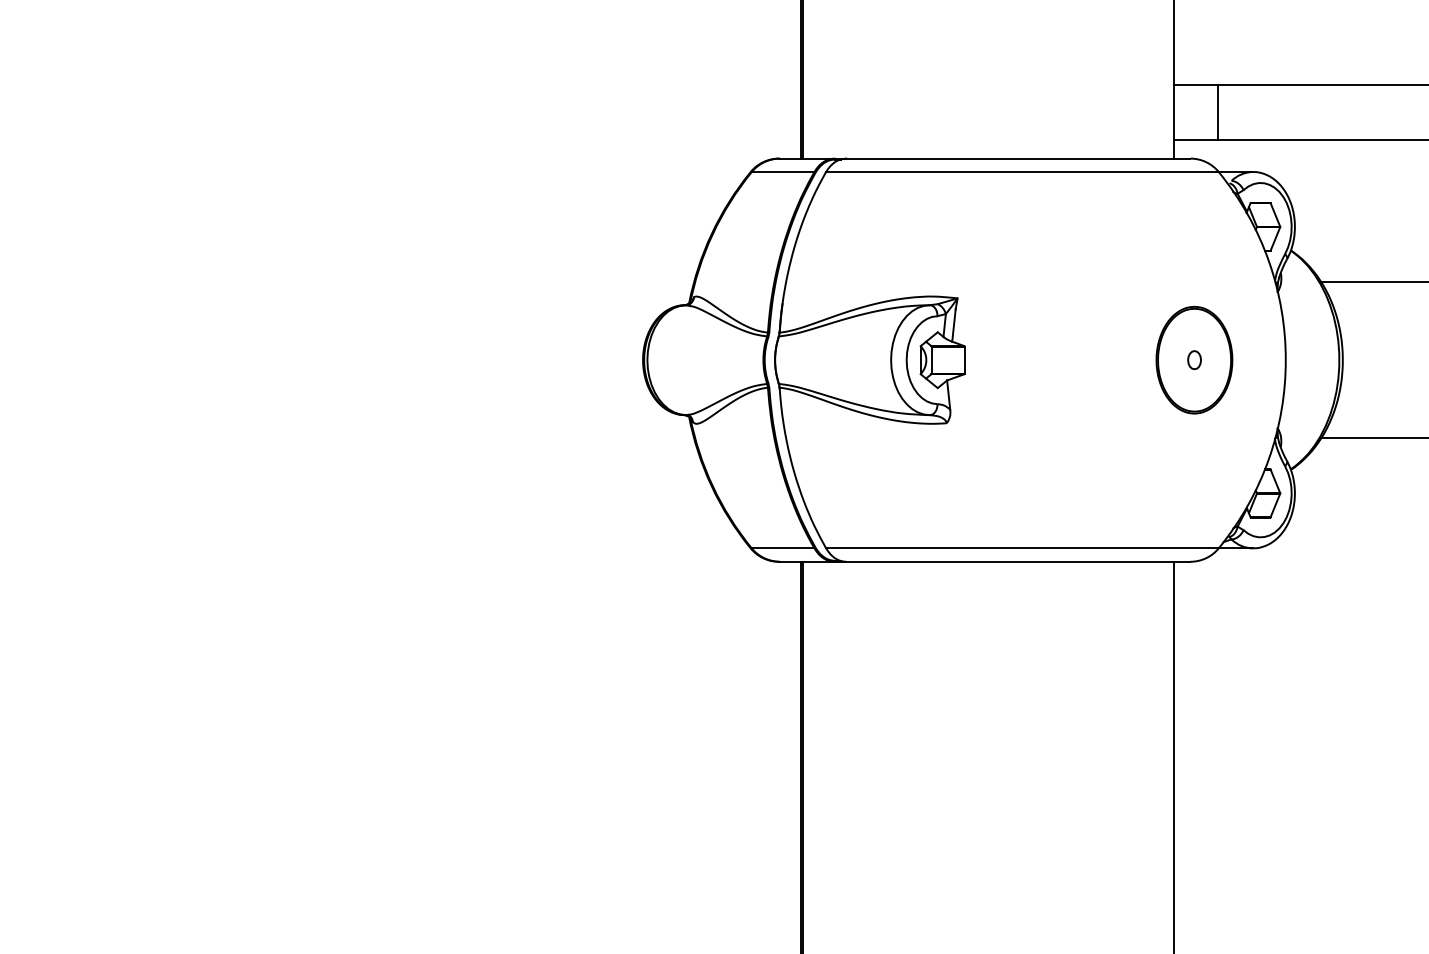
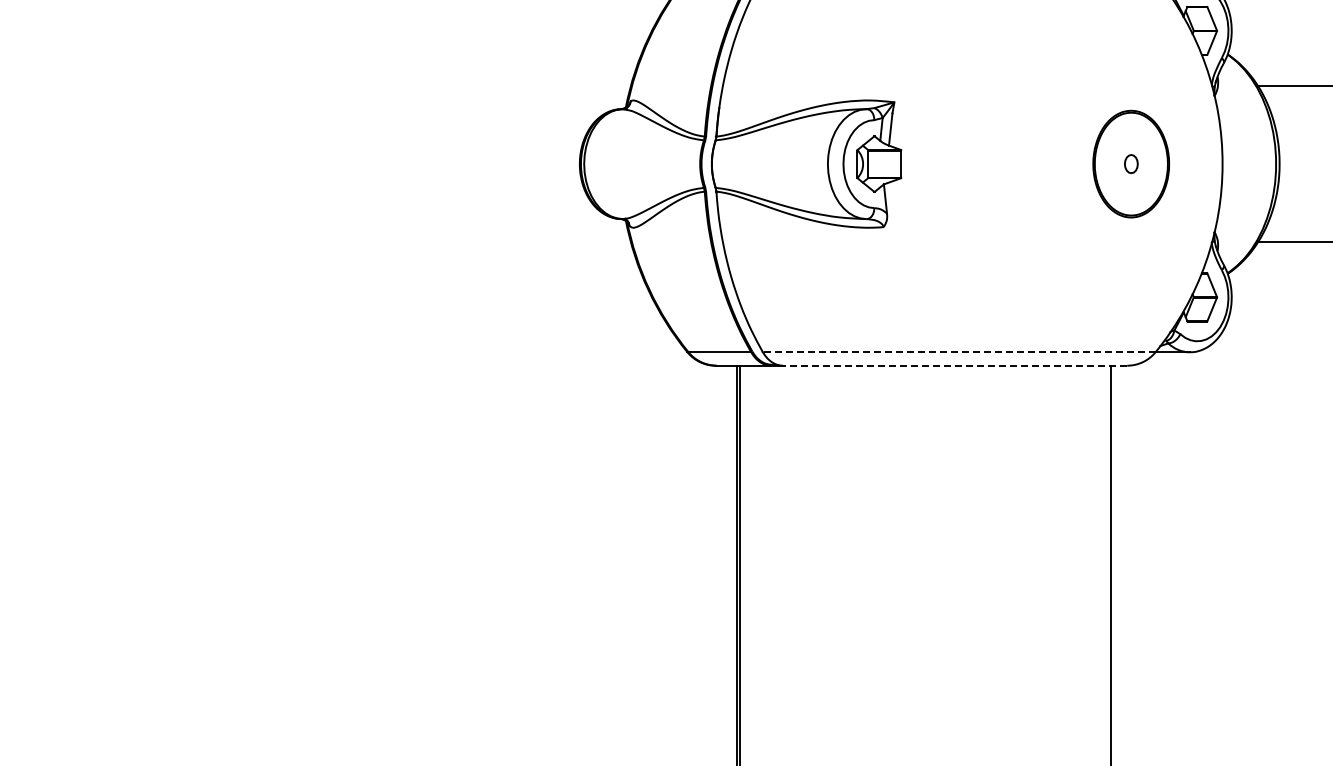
line: (1021, 548) -> (958, 352), solid -> dashed
line: (1017, 561) -> (954, 365), solid -> dashed

